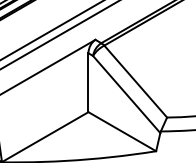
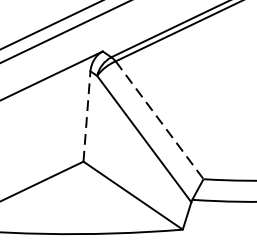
line: (135, 81) -> (159, 120), solid -> dashed
line: (88, 82) -> (87, 116), solid -> dashed

